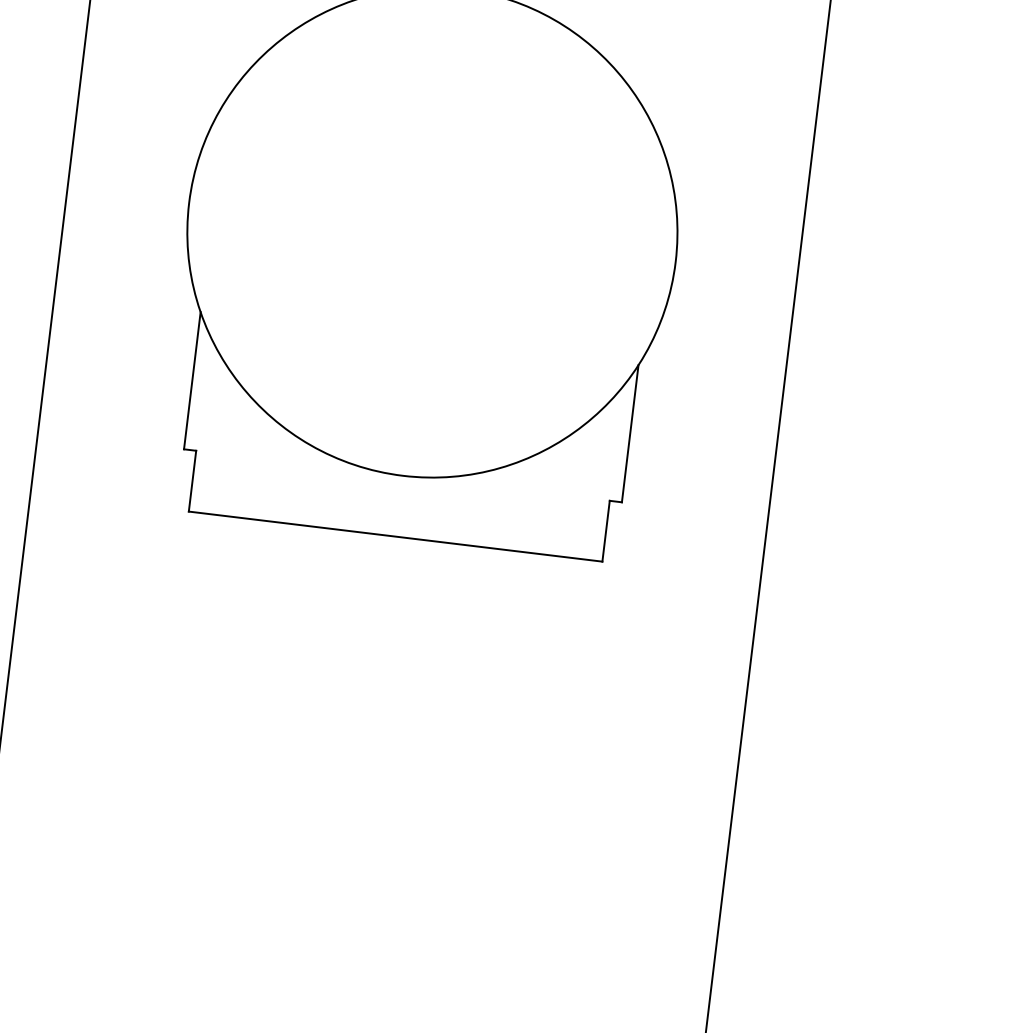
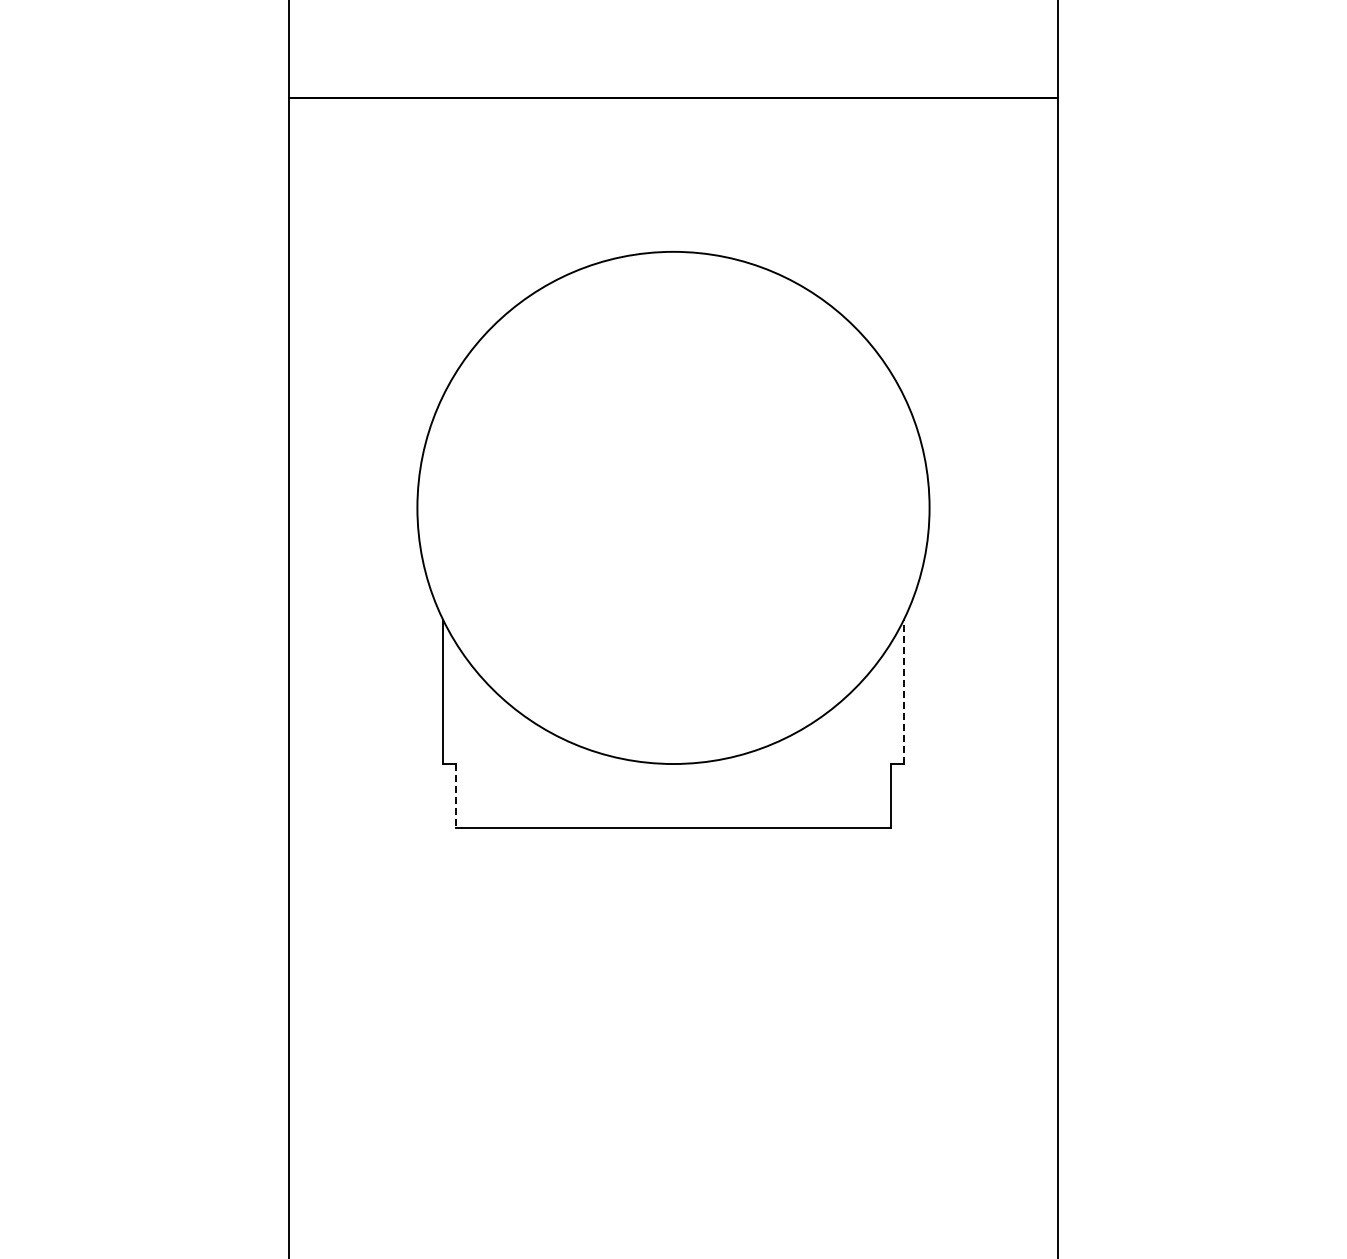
line: (629, 433) -> (903, 691), solid -> dashed
line: (192, 481) -> (455, 796), solid -> dashed

